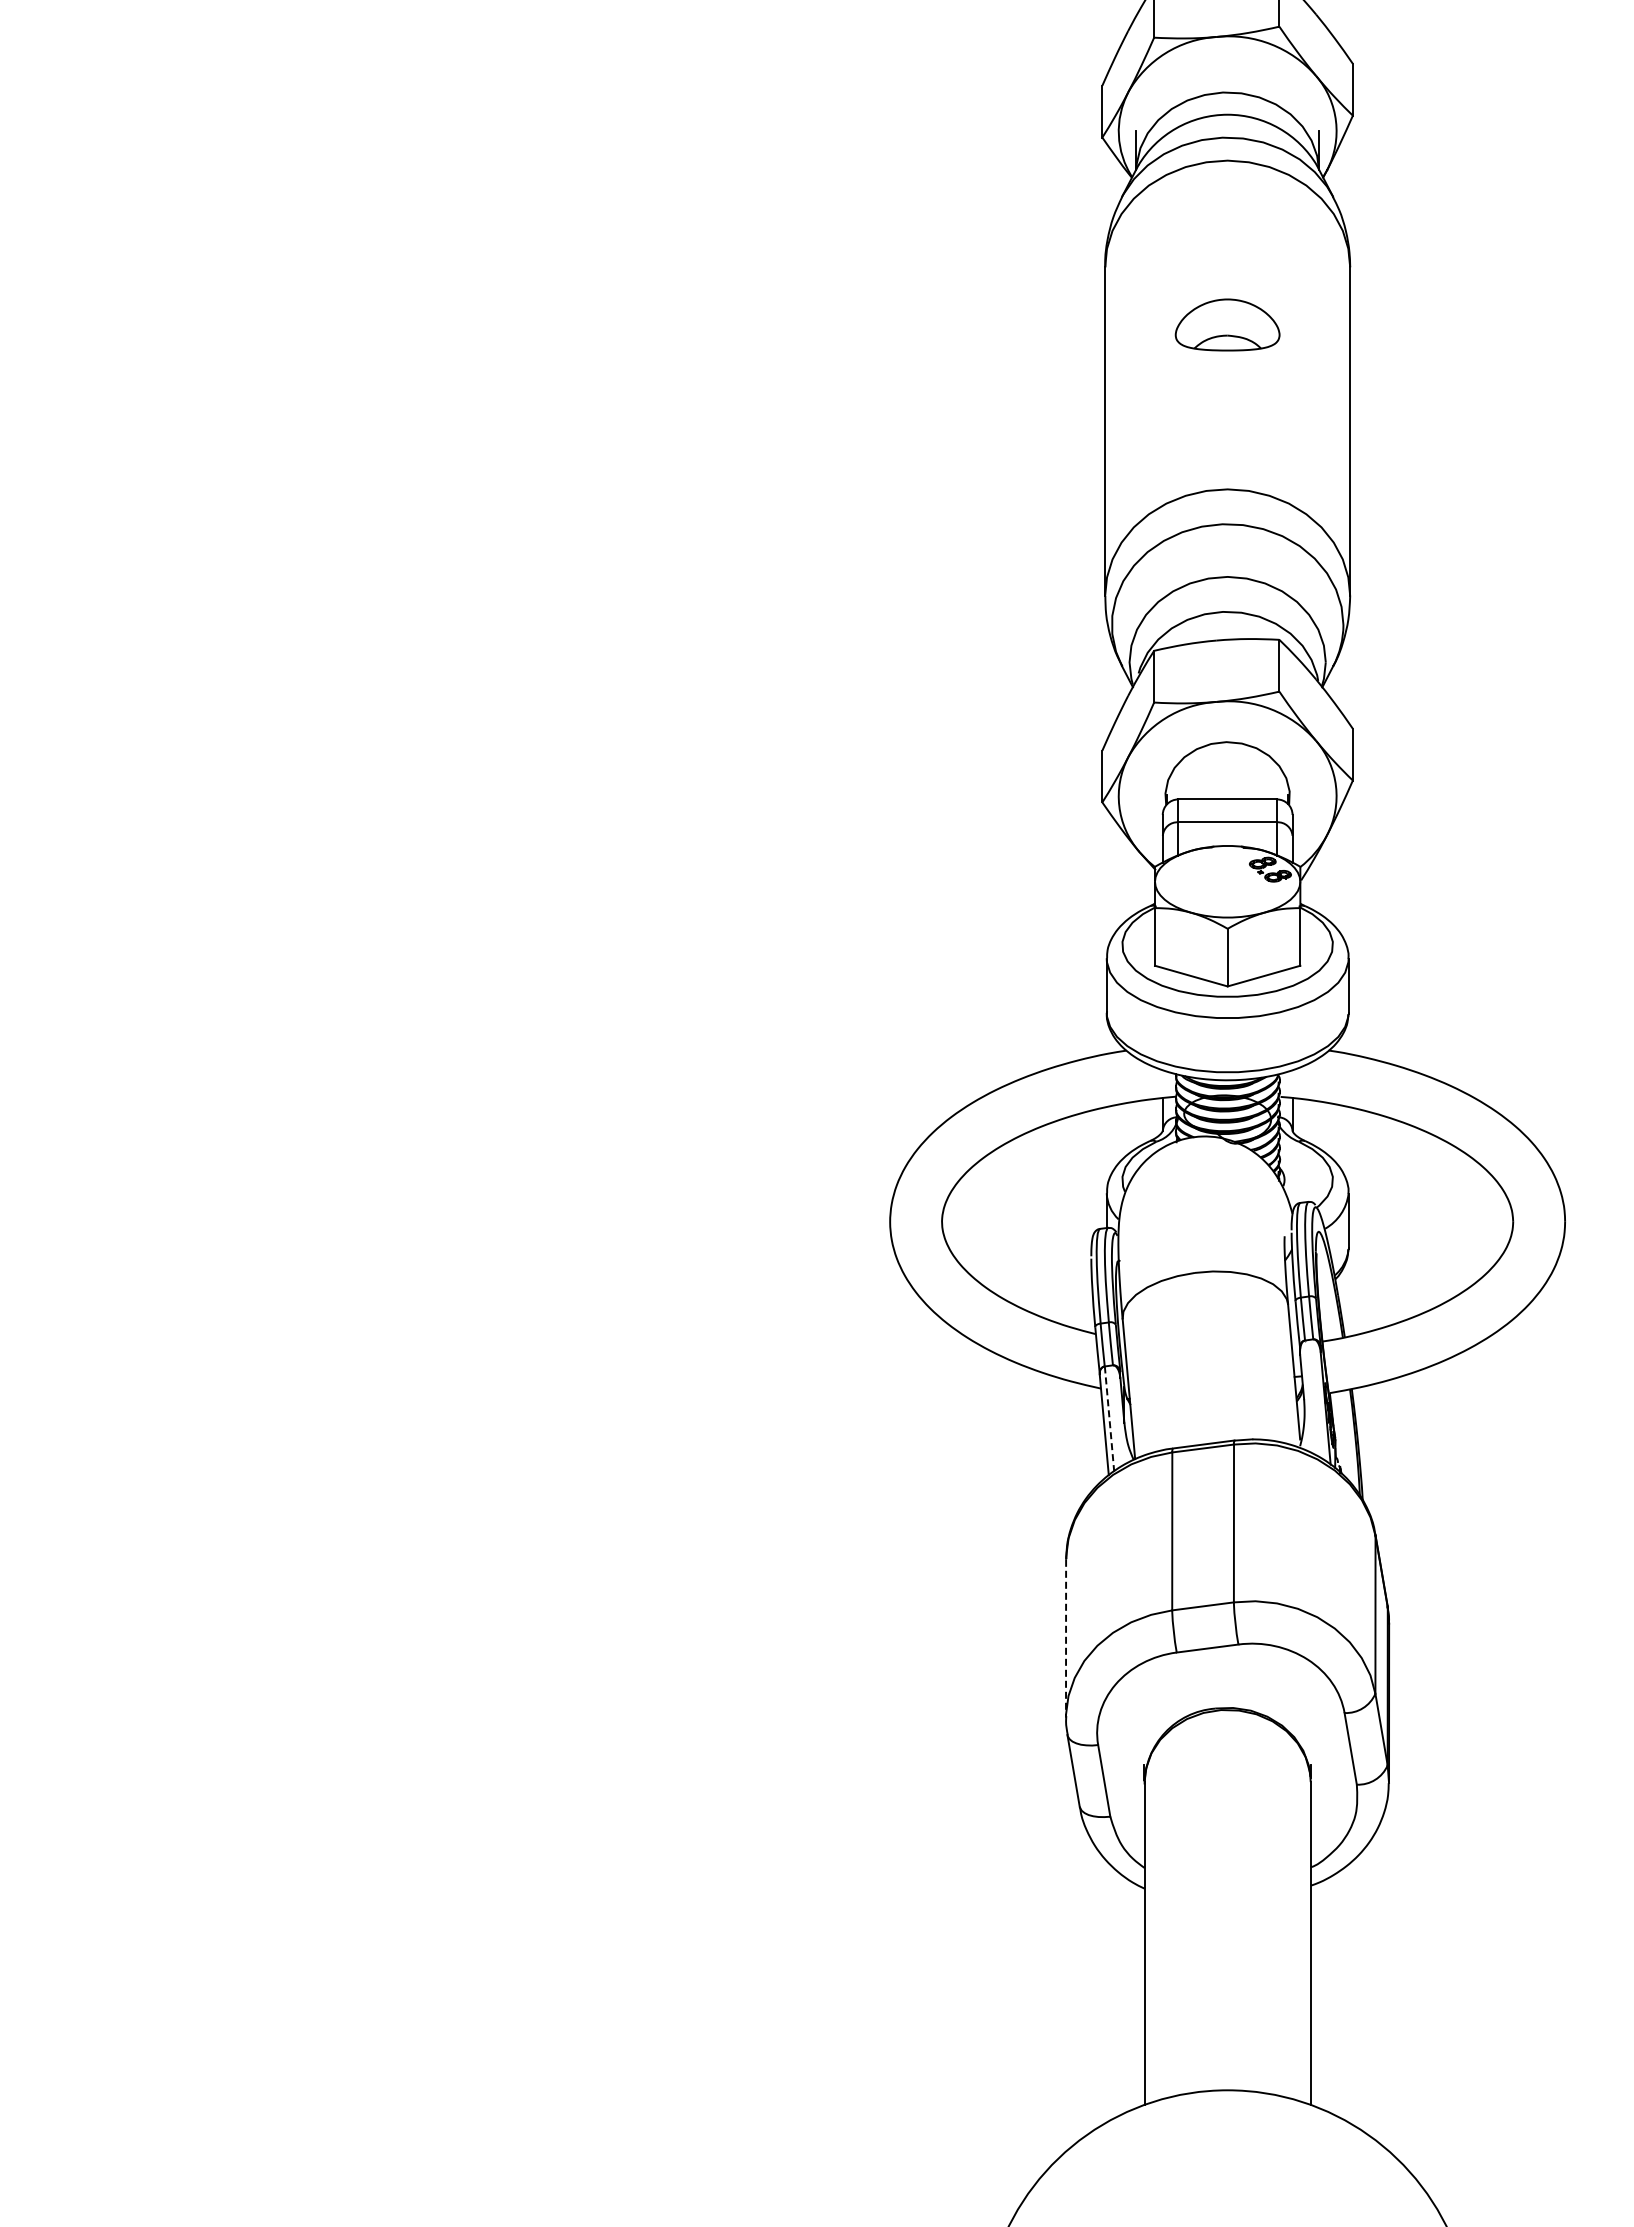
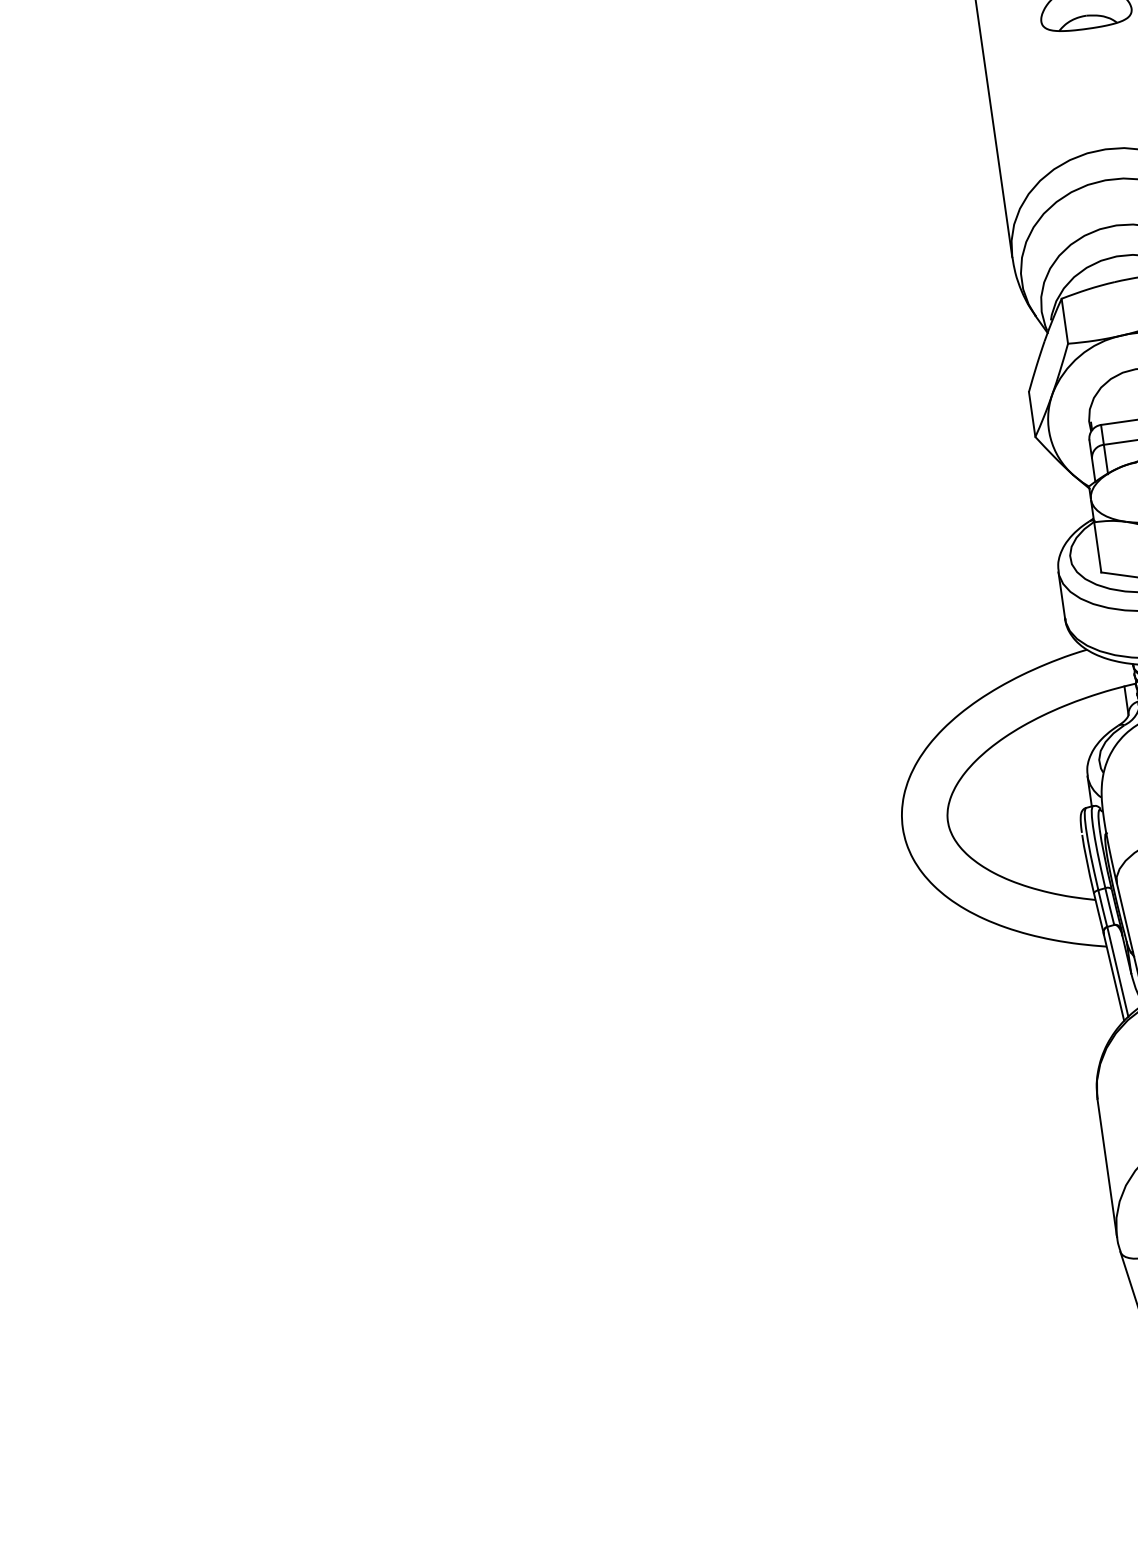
line: (1109, 1418) -> (1117, 971), dashed -> solid
line: (1066, 1638) -> (1107, 1168), dashed -> solid

